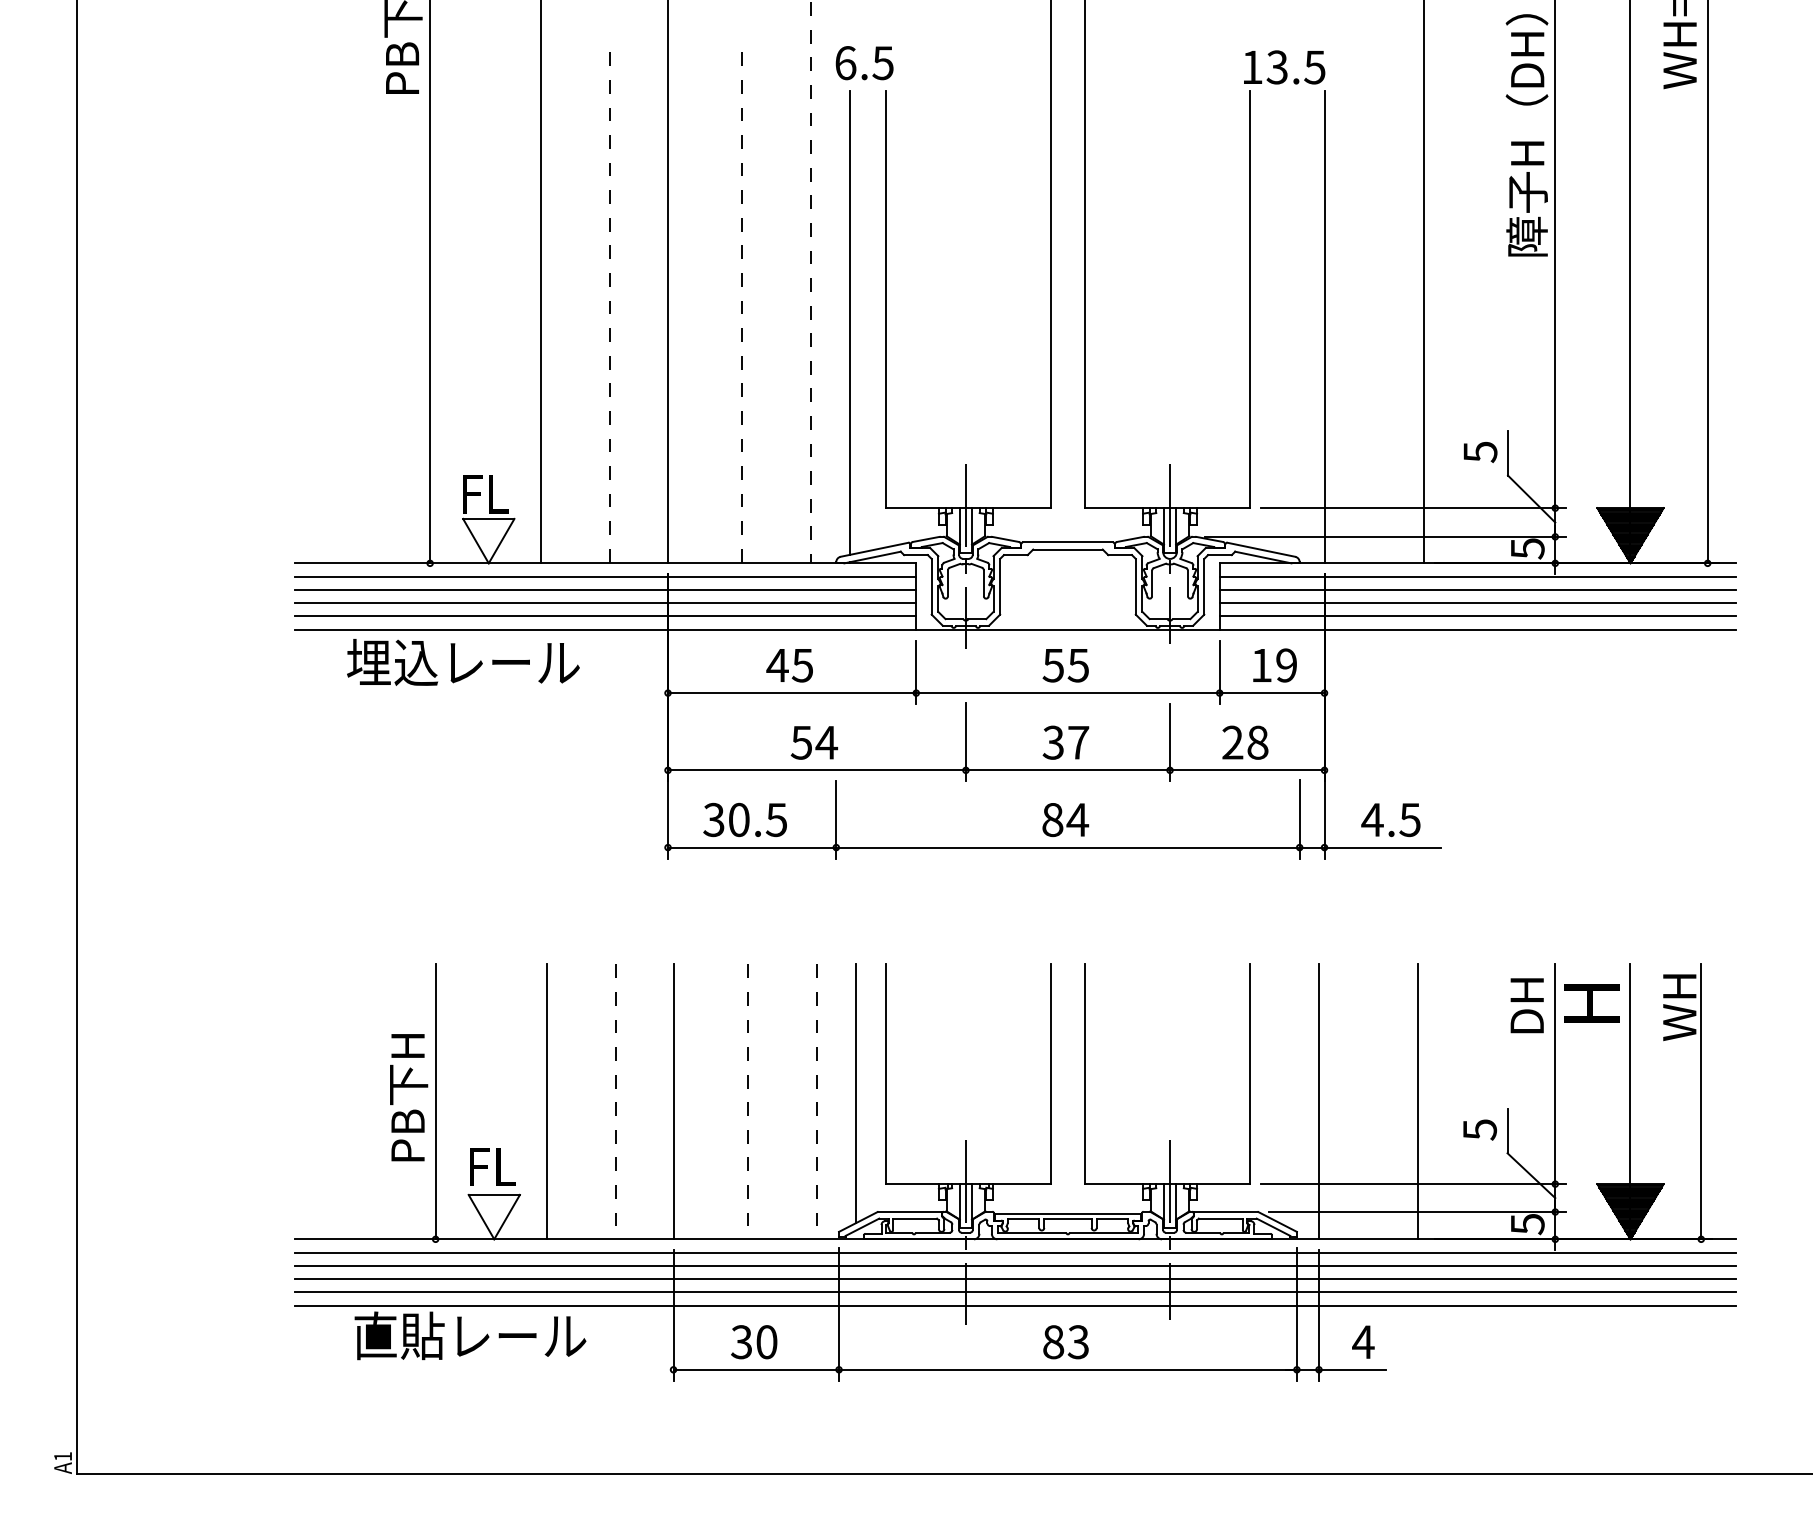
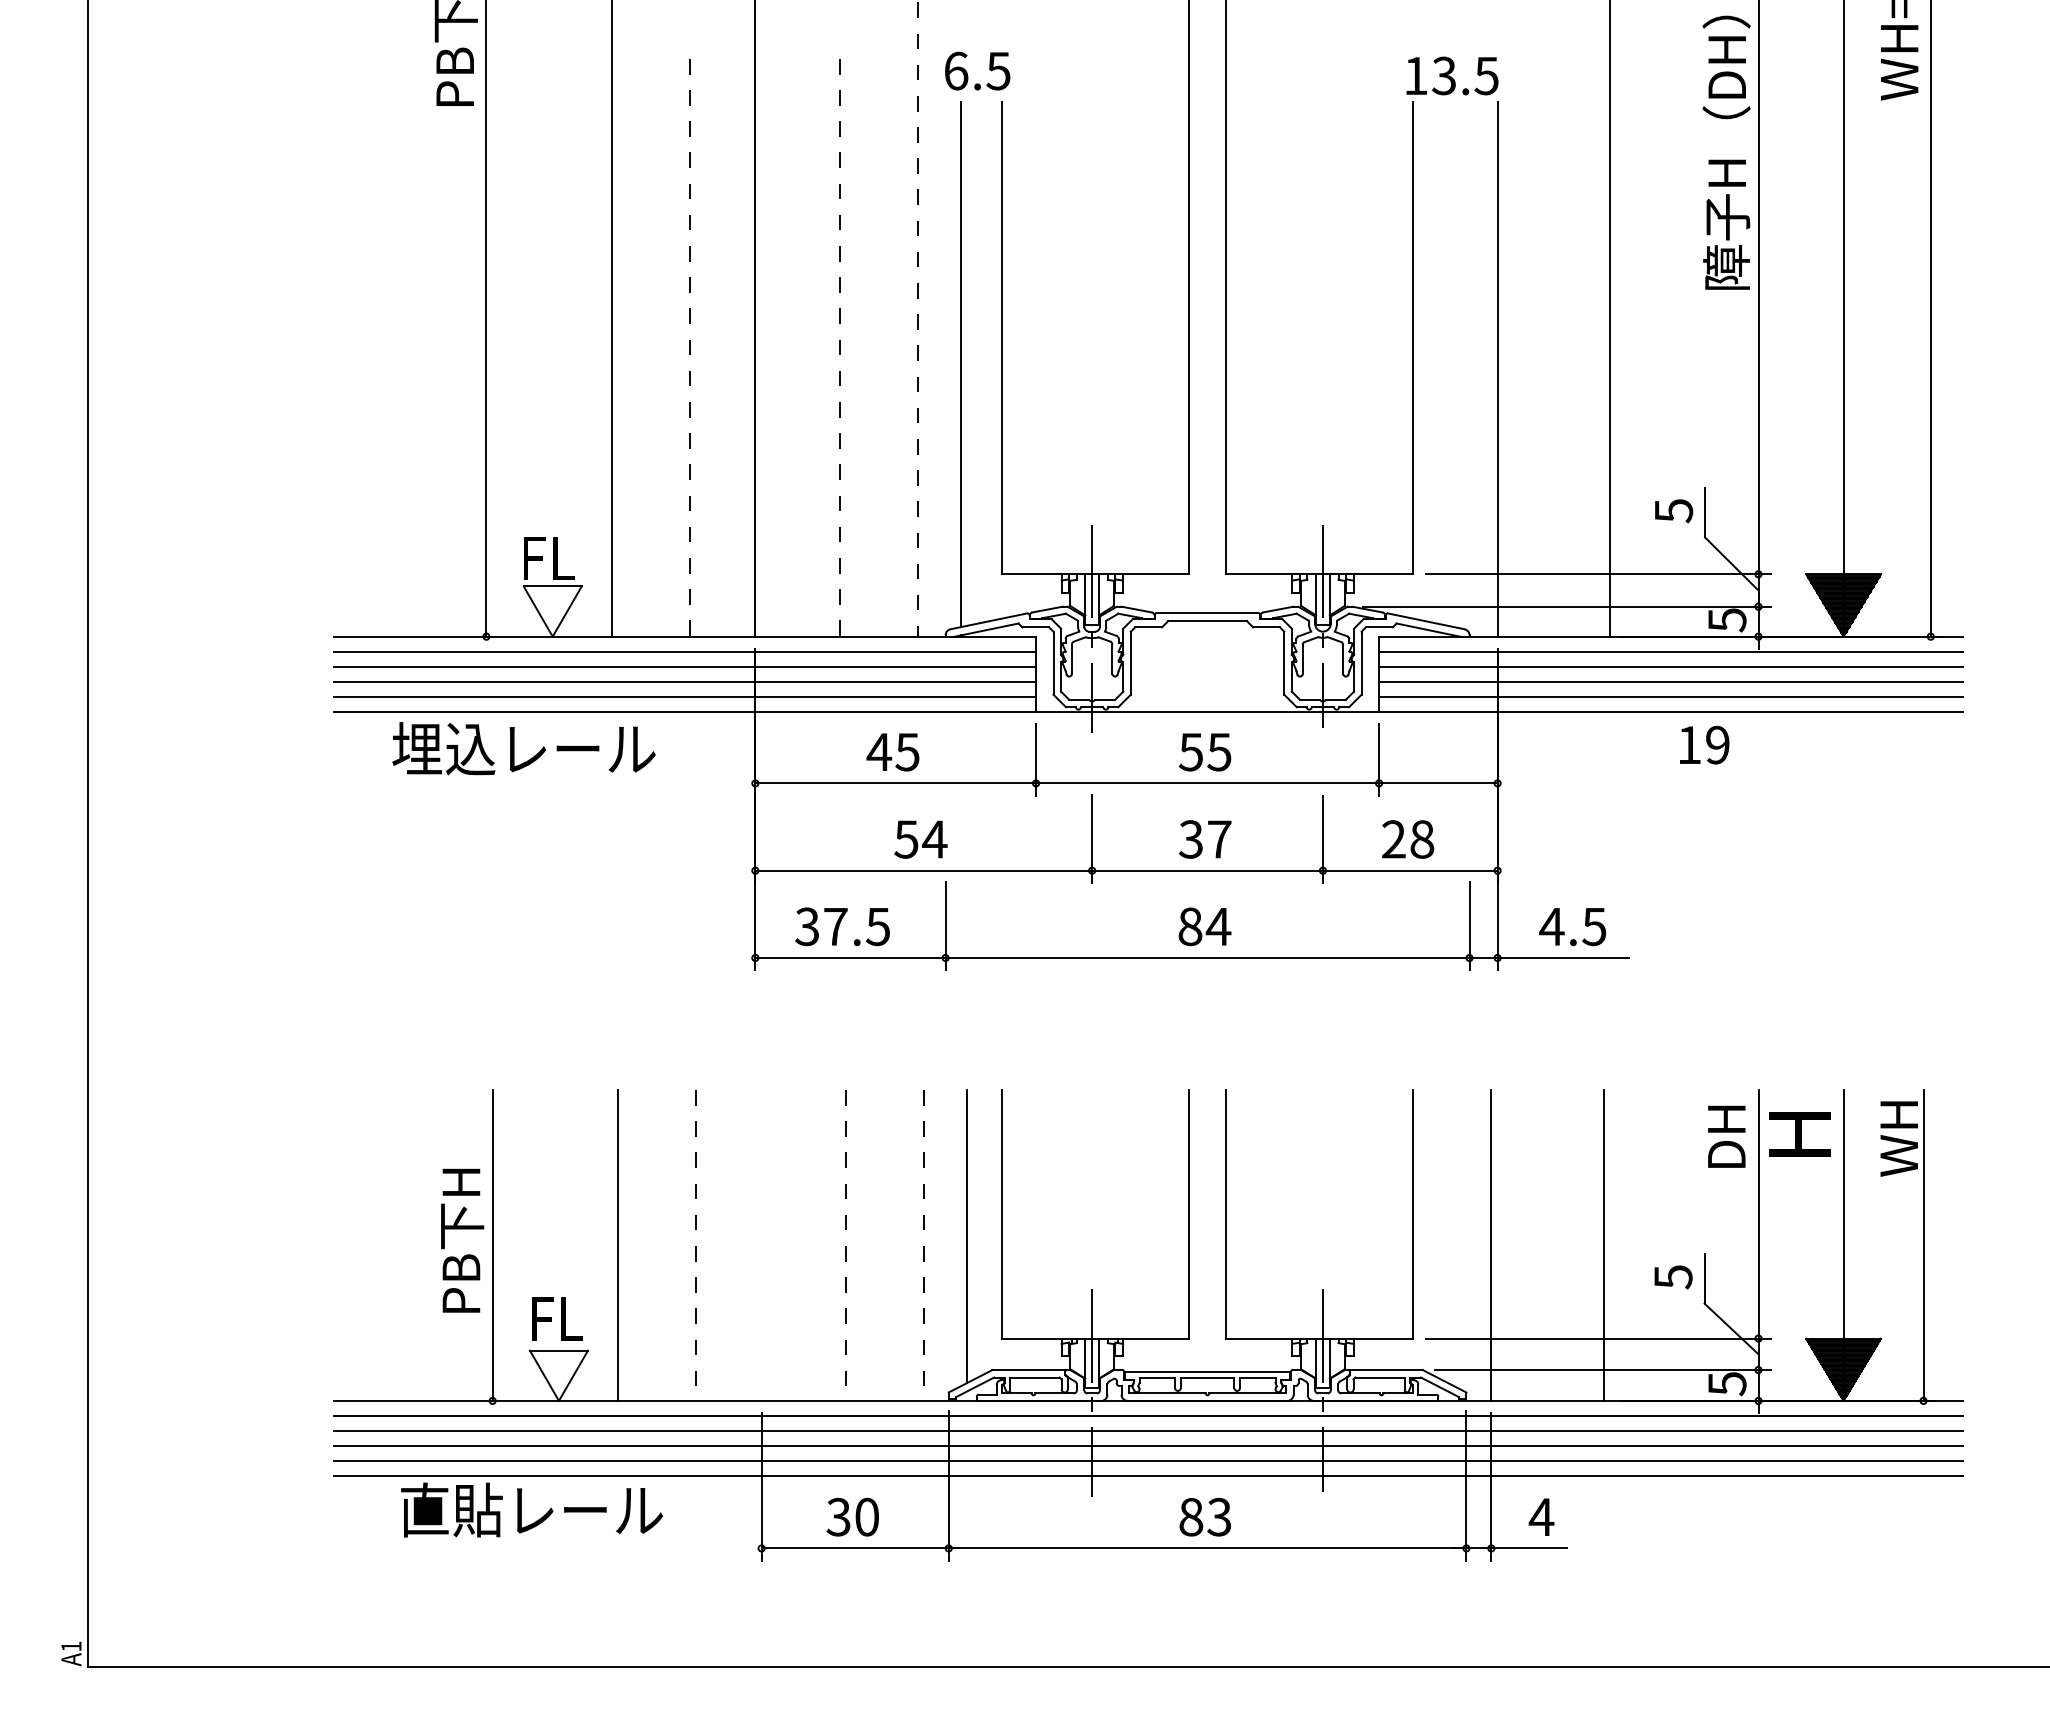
text: (1274, 664) -> (1704, 744), moved
text: (738, 819) -> (835, 926), 30.5 -> 37.5
line: (673, 1101) -> (761, 1245), removed

